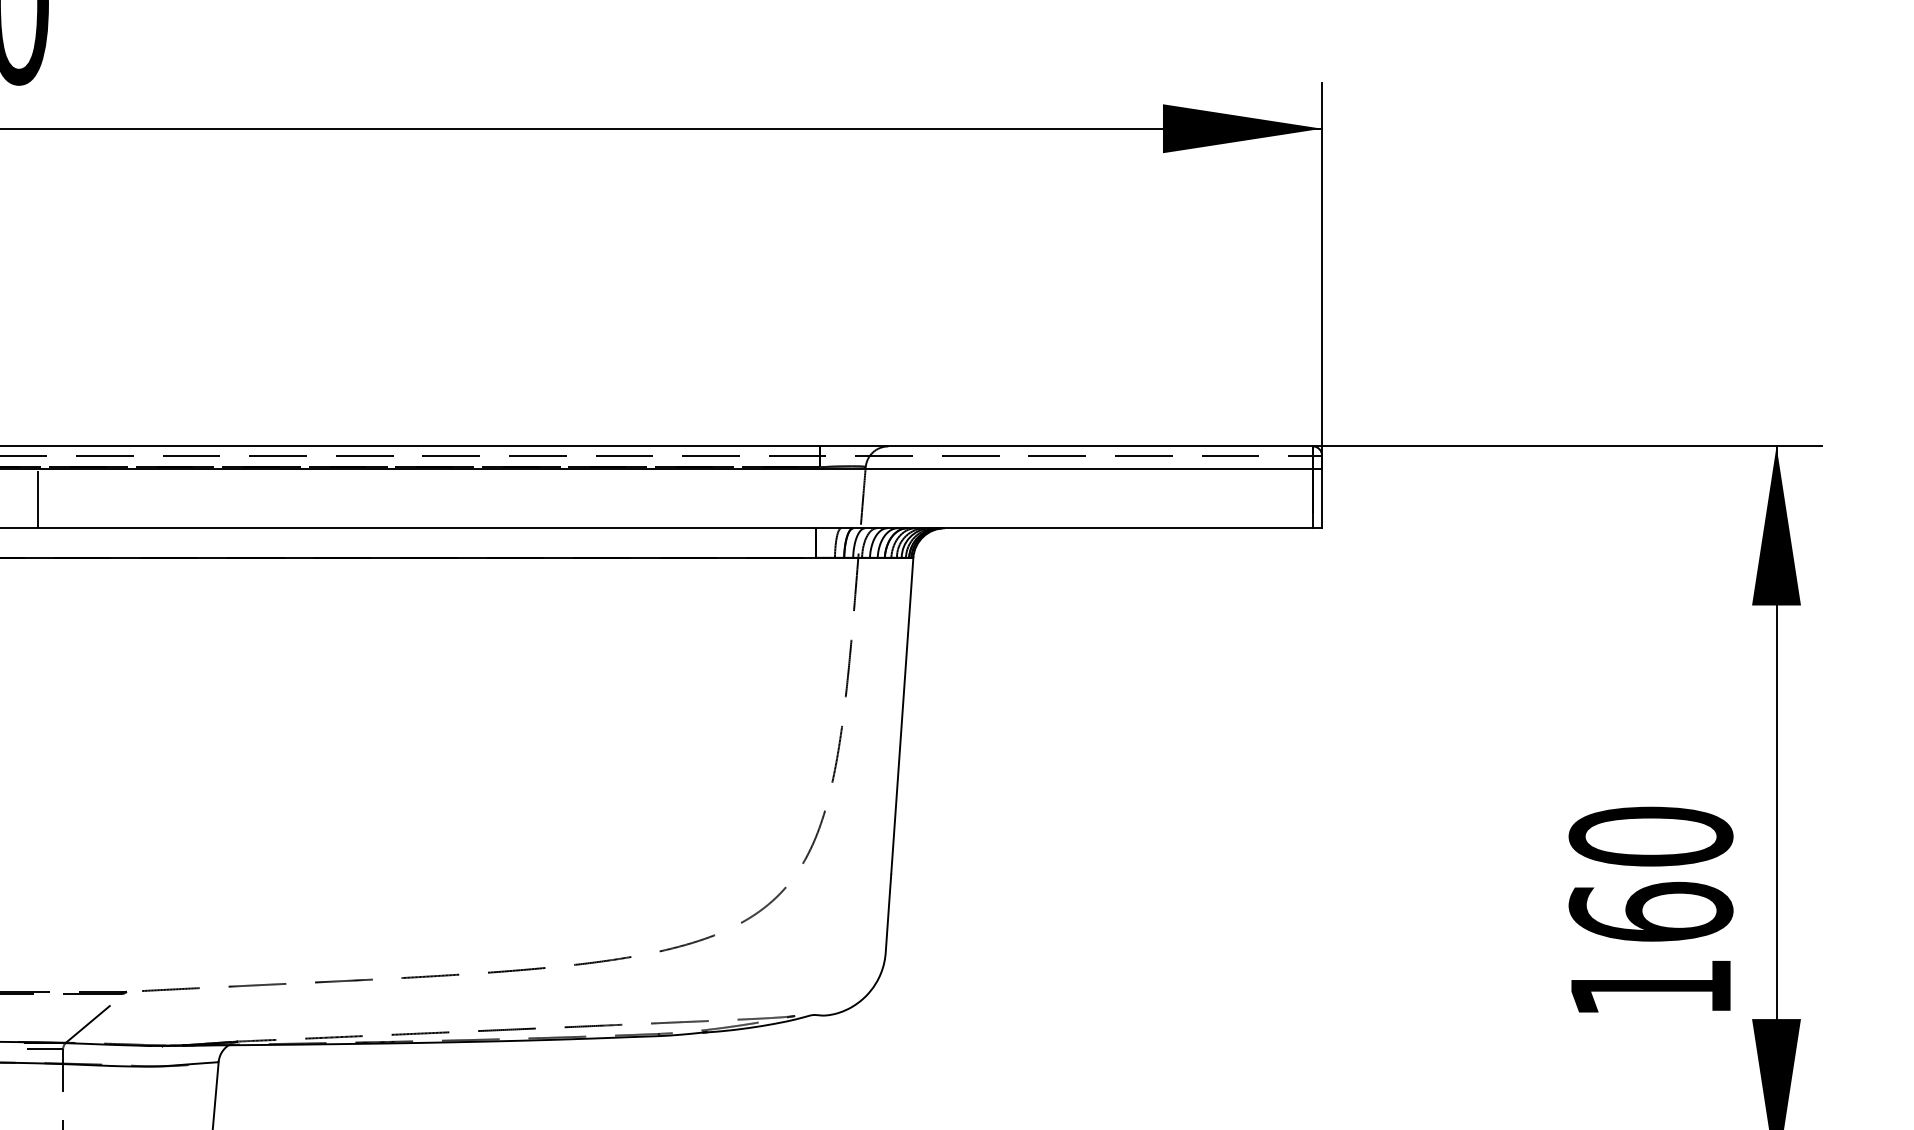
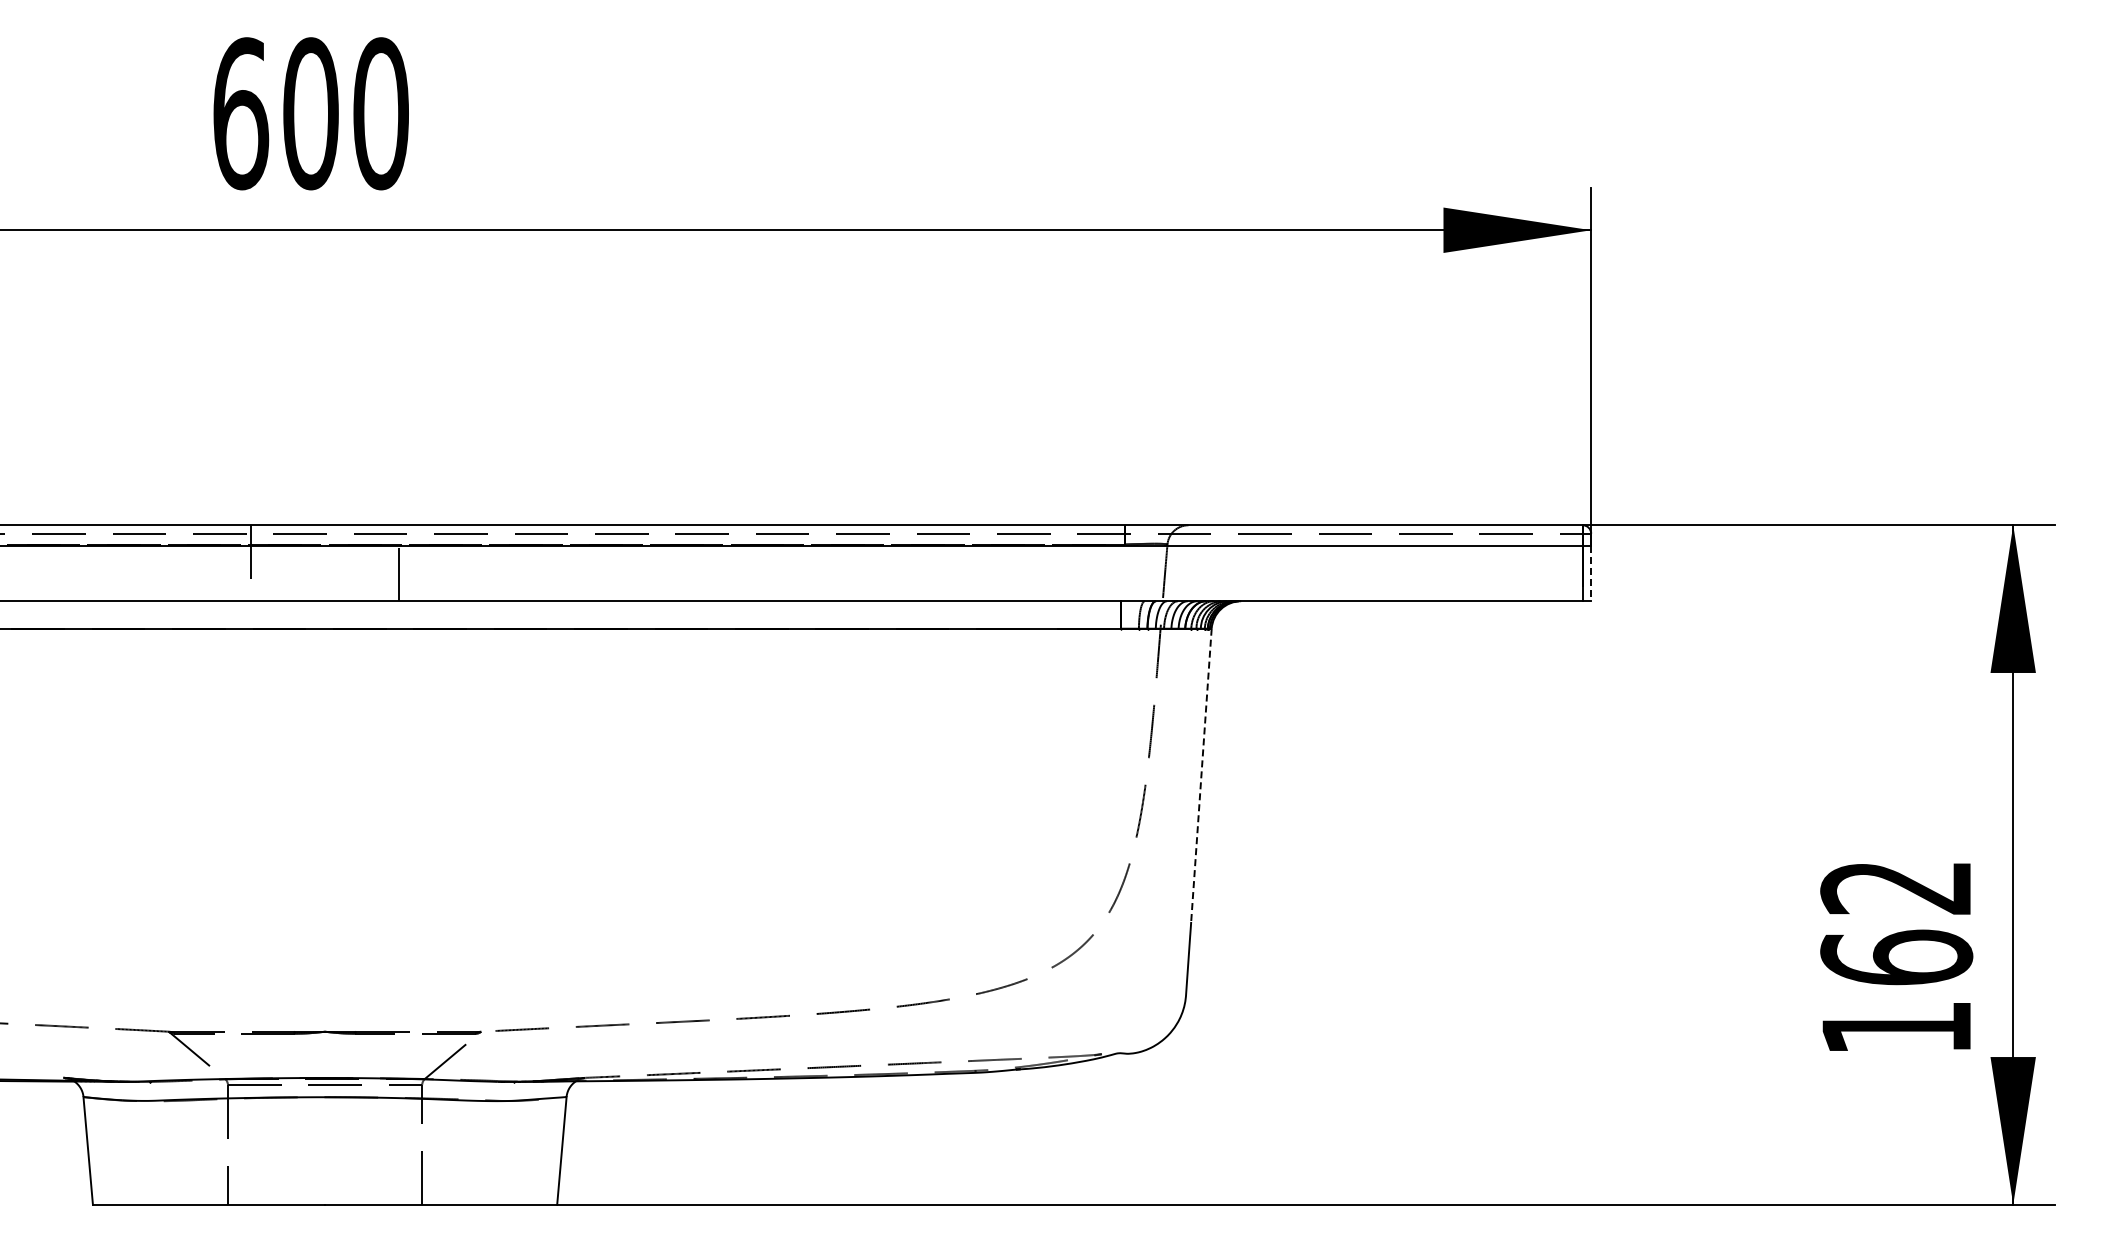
line: (1322, 499) -> (1591, 574), solid -> dashed
line: (902, 715) -> (1201, 775), solid -> dashed
text: (1650, 836) -> (1896, 887), 160 -> 162

